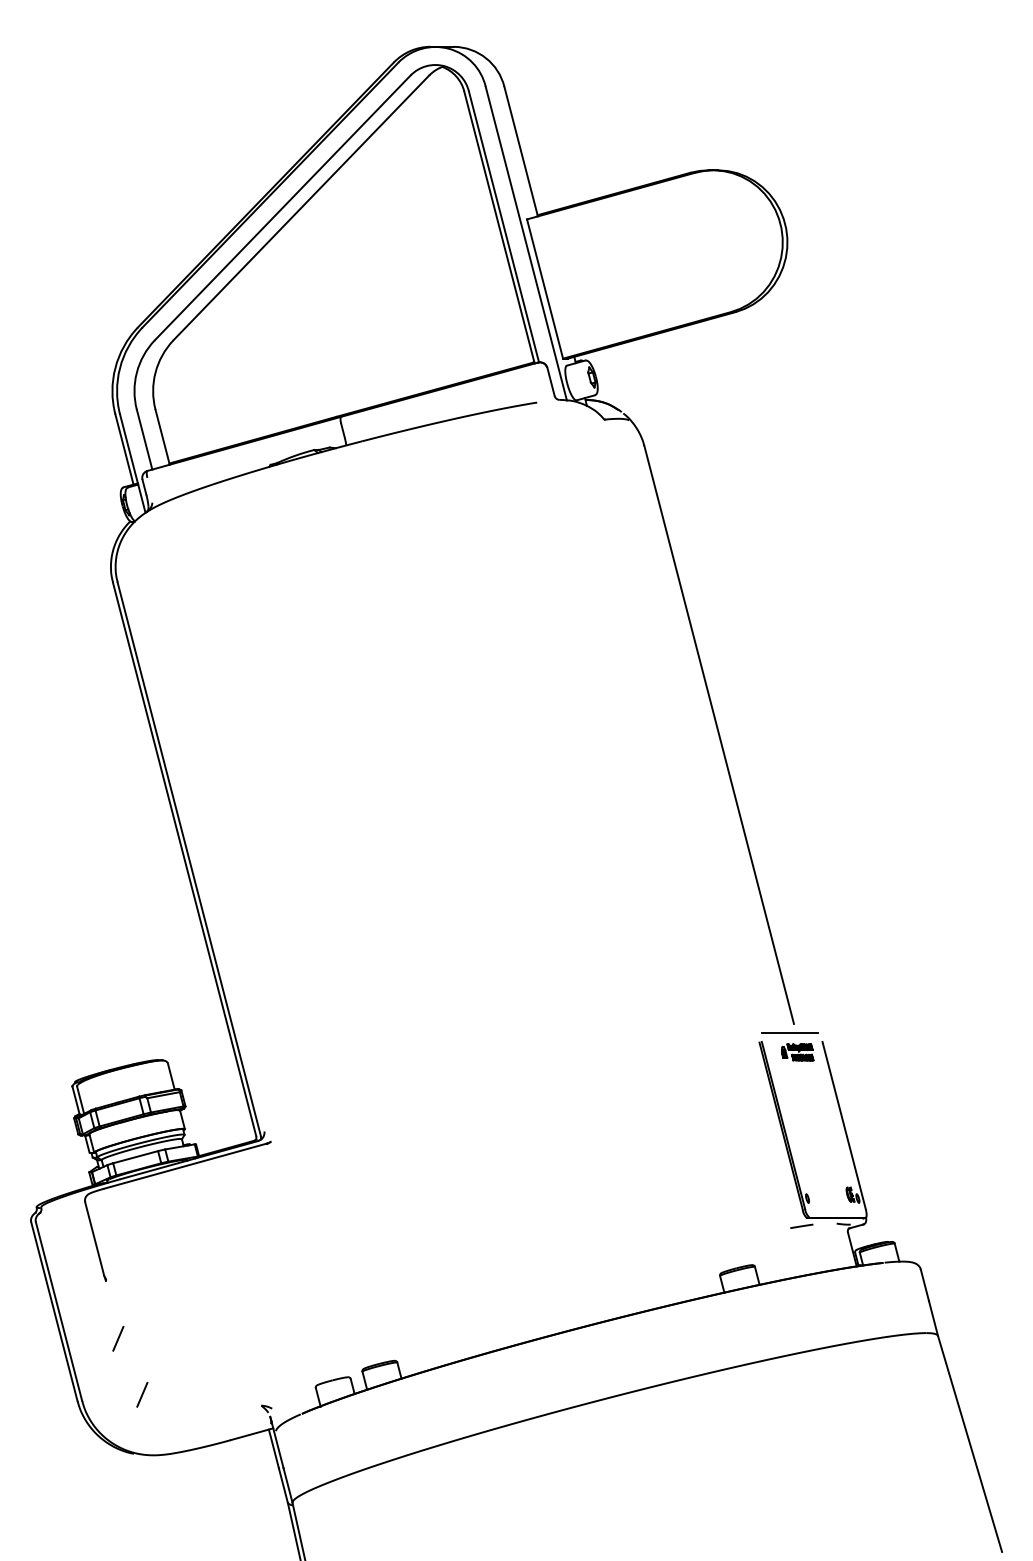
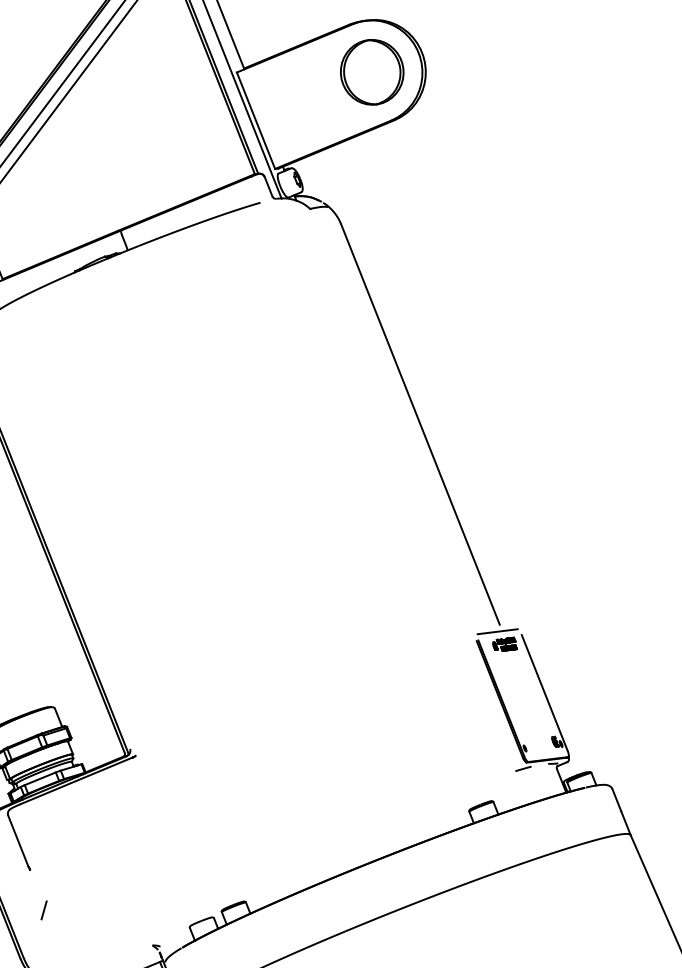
part: (713, 242) -> (372, 72), added
line: (142, 1394) -> (66, 948), removed

